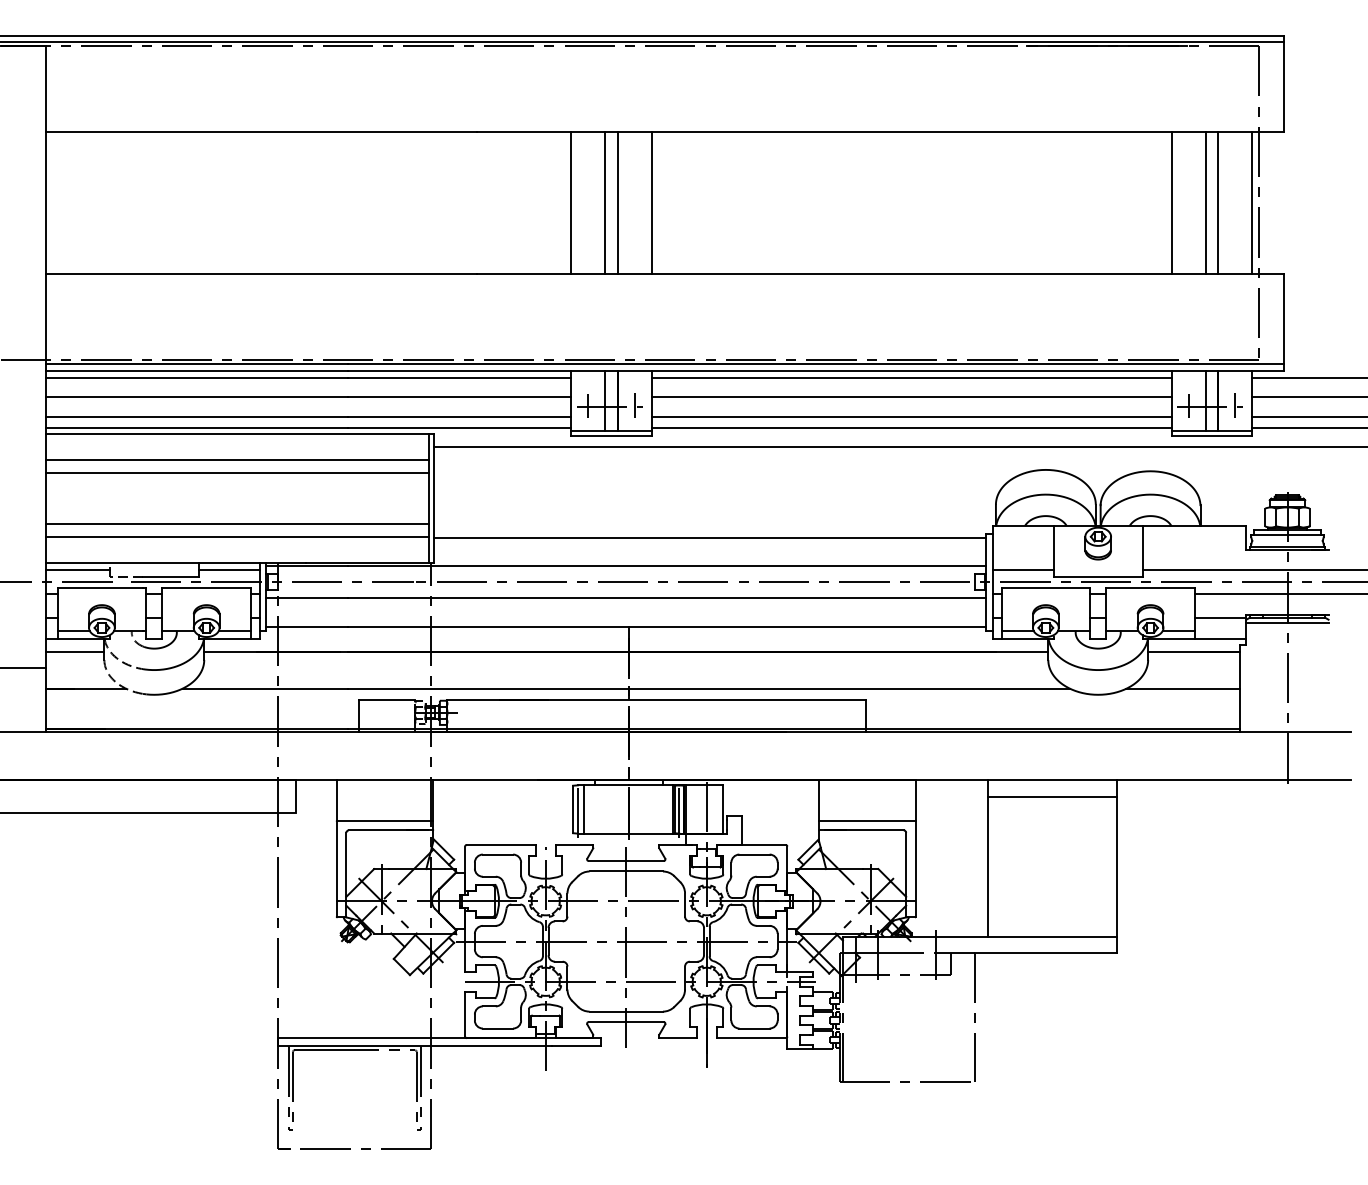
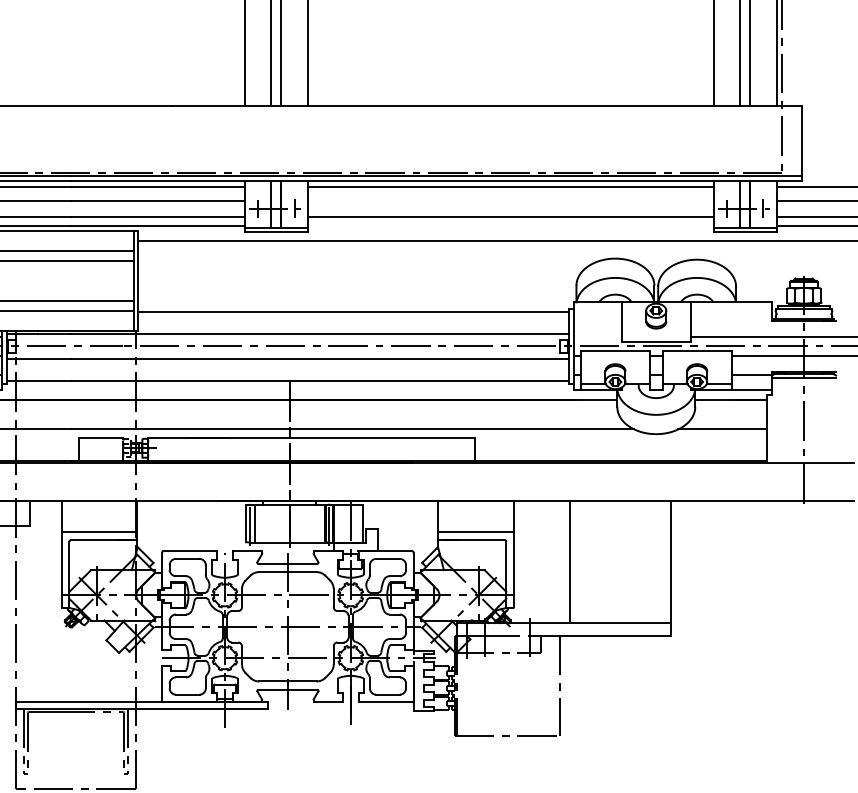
line: (911, 396) -> (510, 201), removed
line: (911, 427) -> (510, 225), removed
line: (1022, 570) -> (597, 337), removed
line: (1051, 796) -> (619, 513), removed

